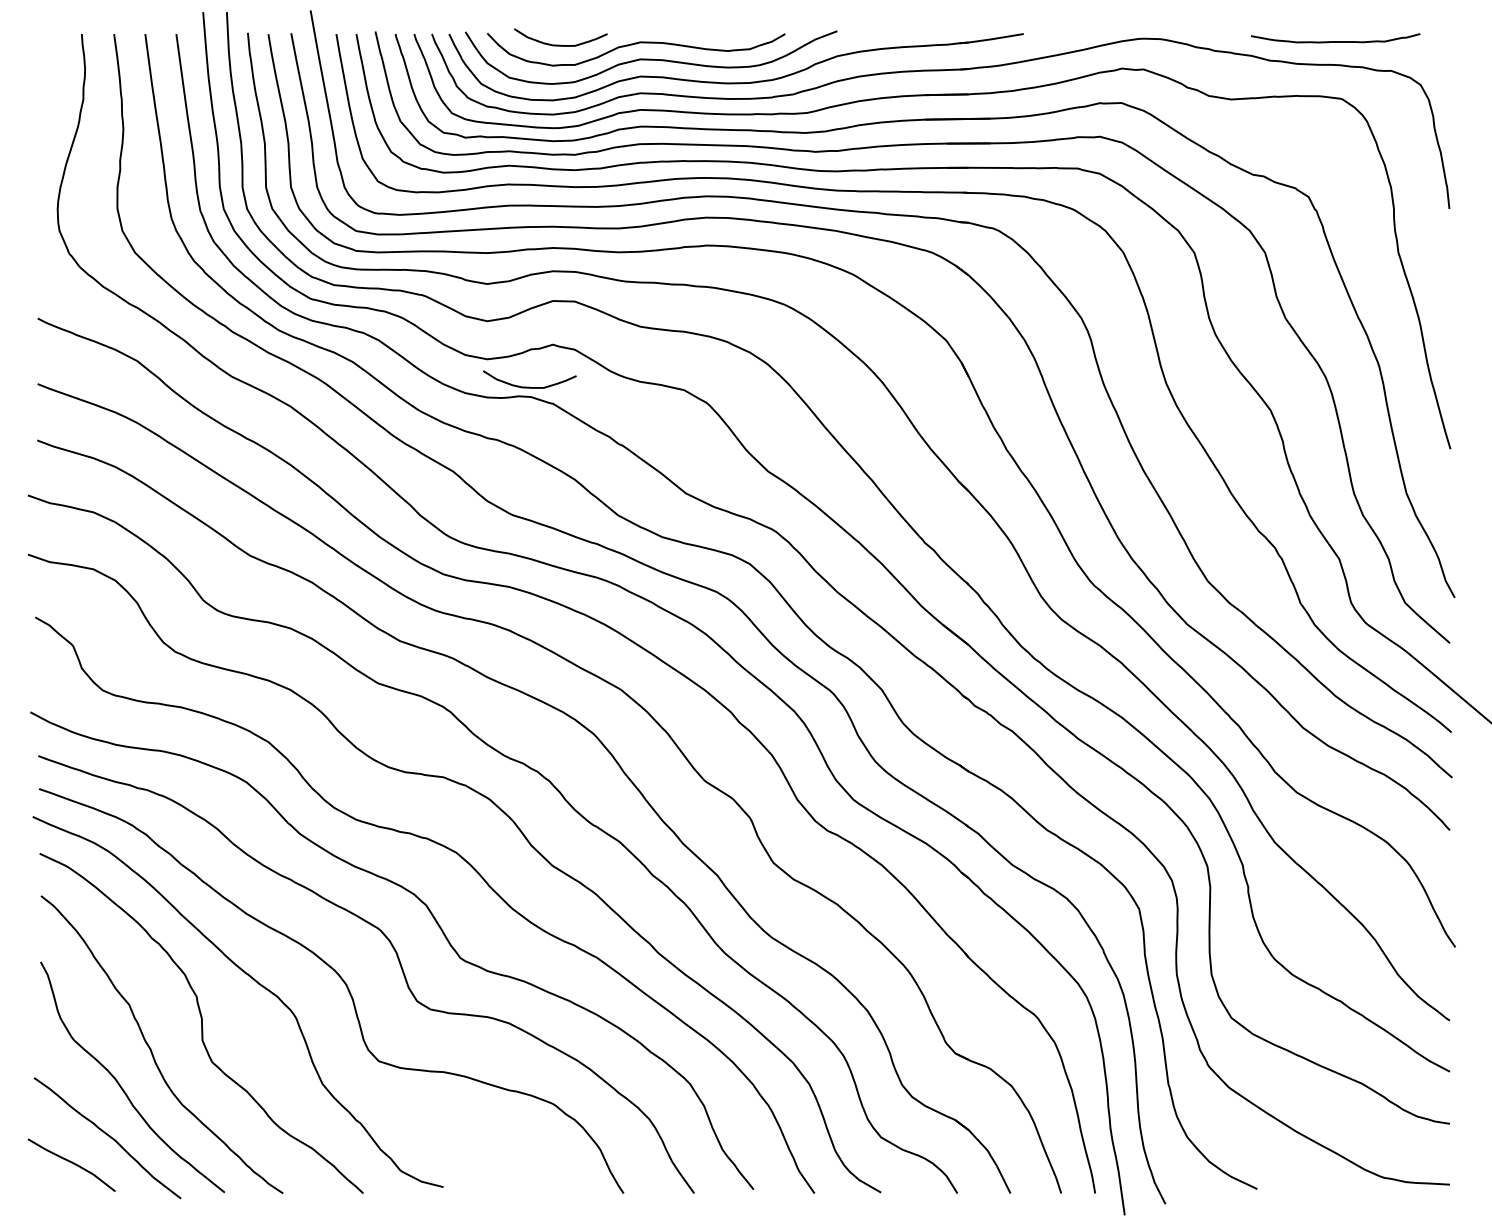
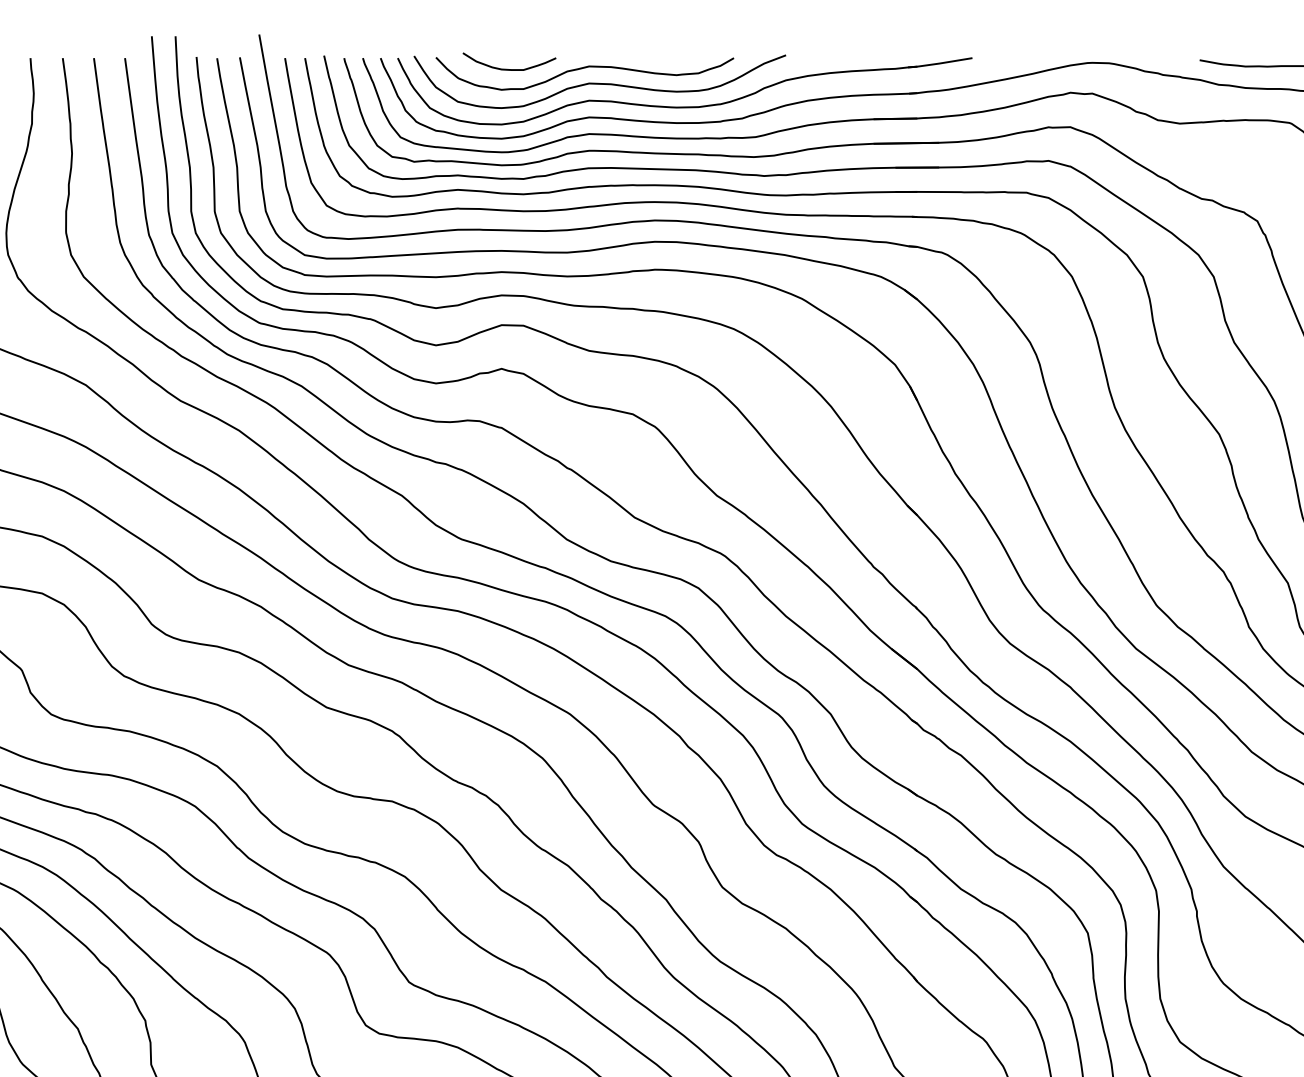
curve: (529, 386) -> (478, 410), removed

